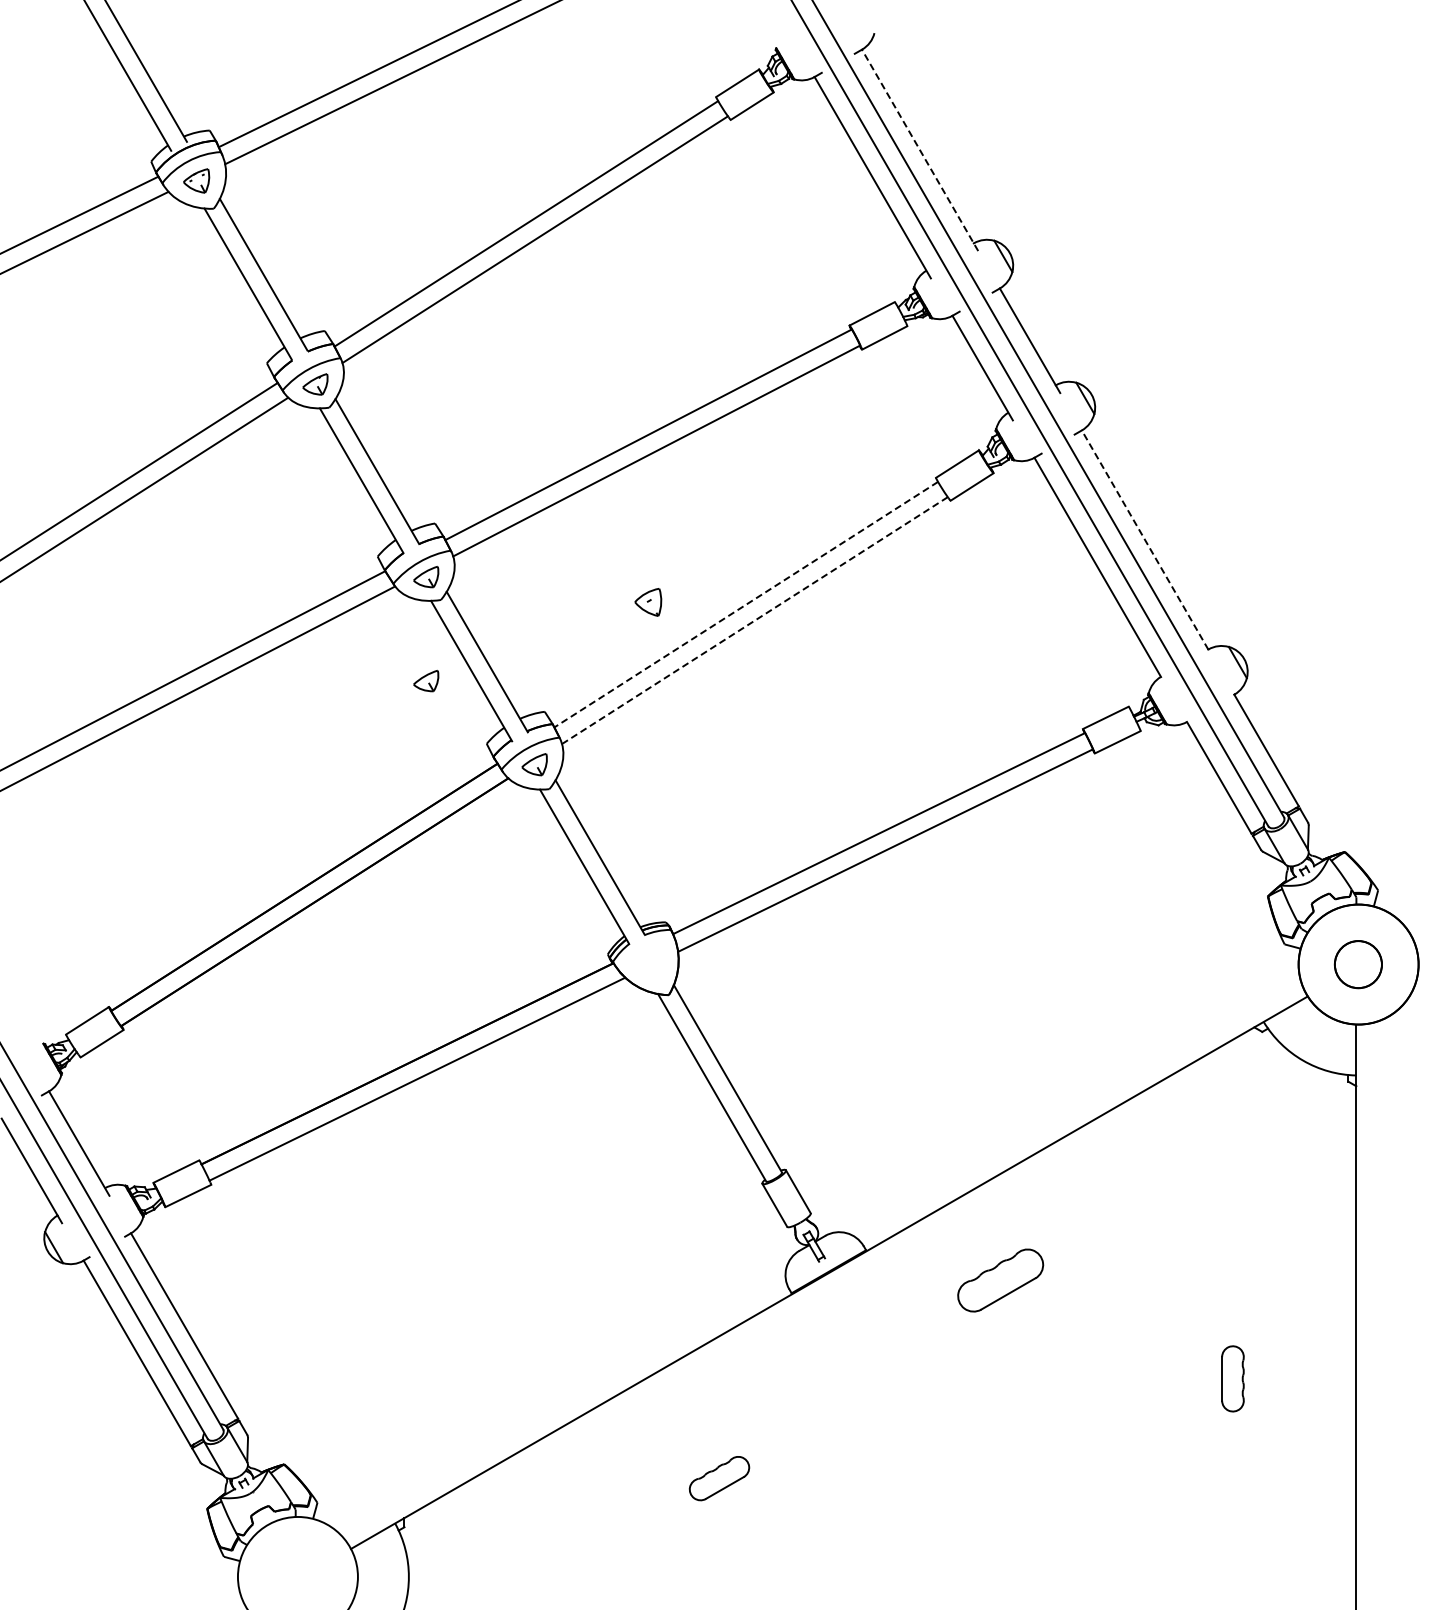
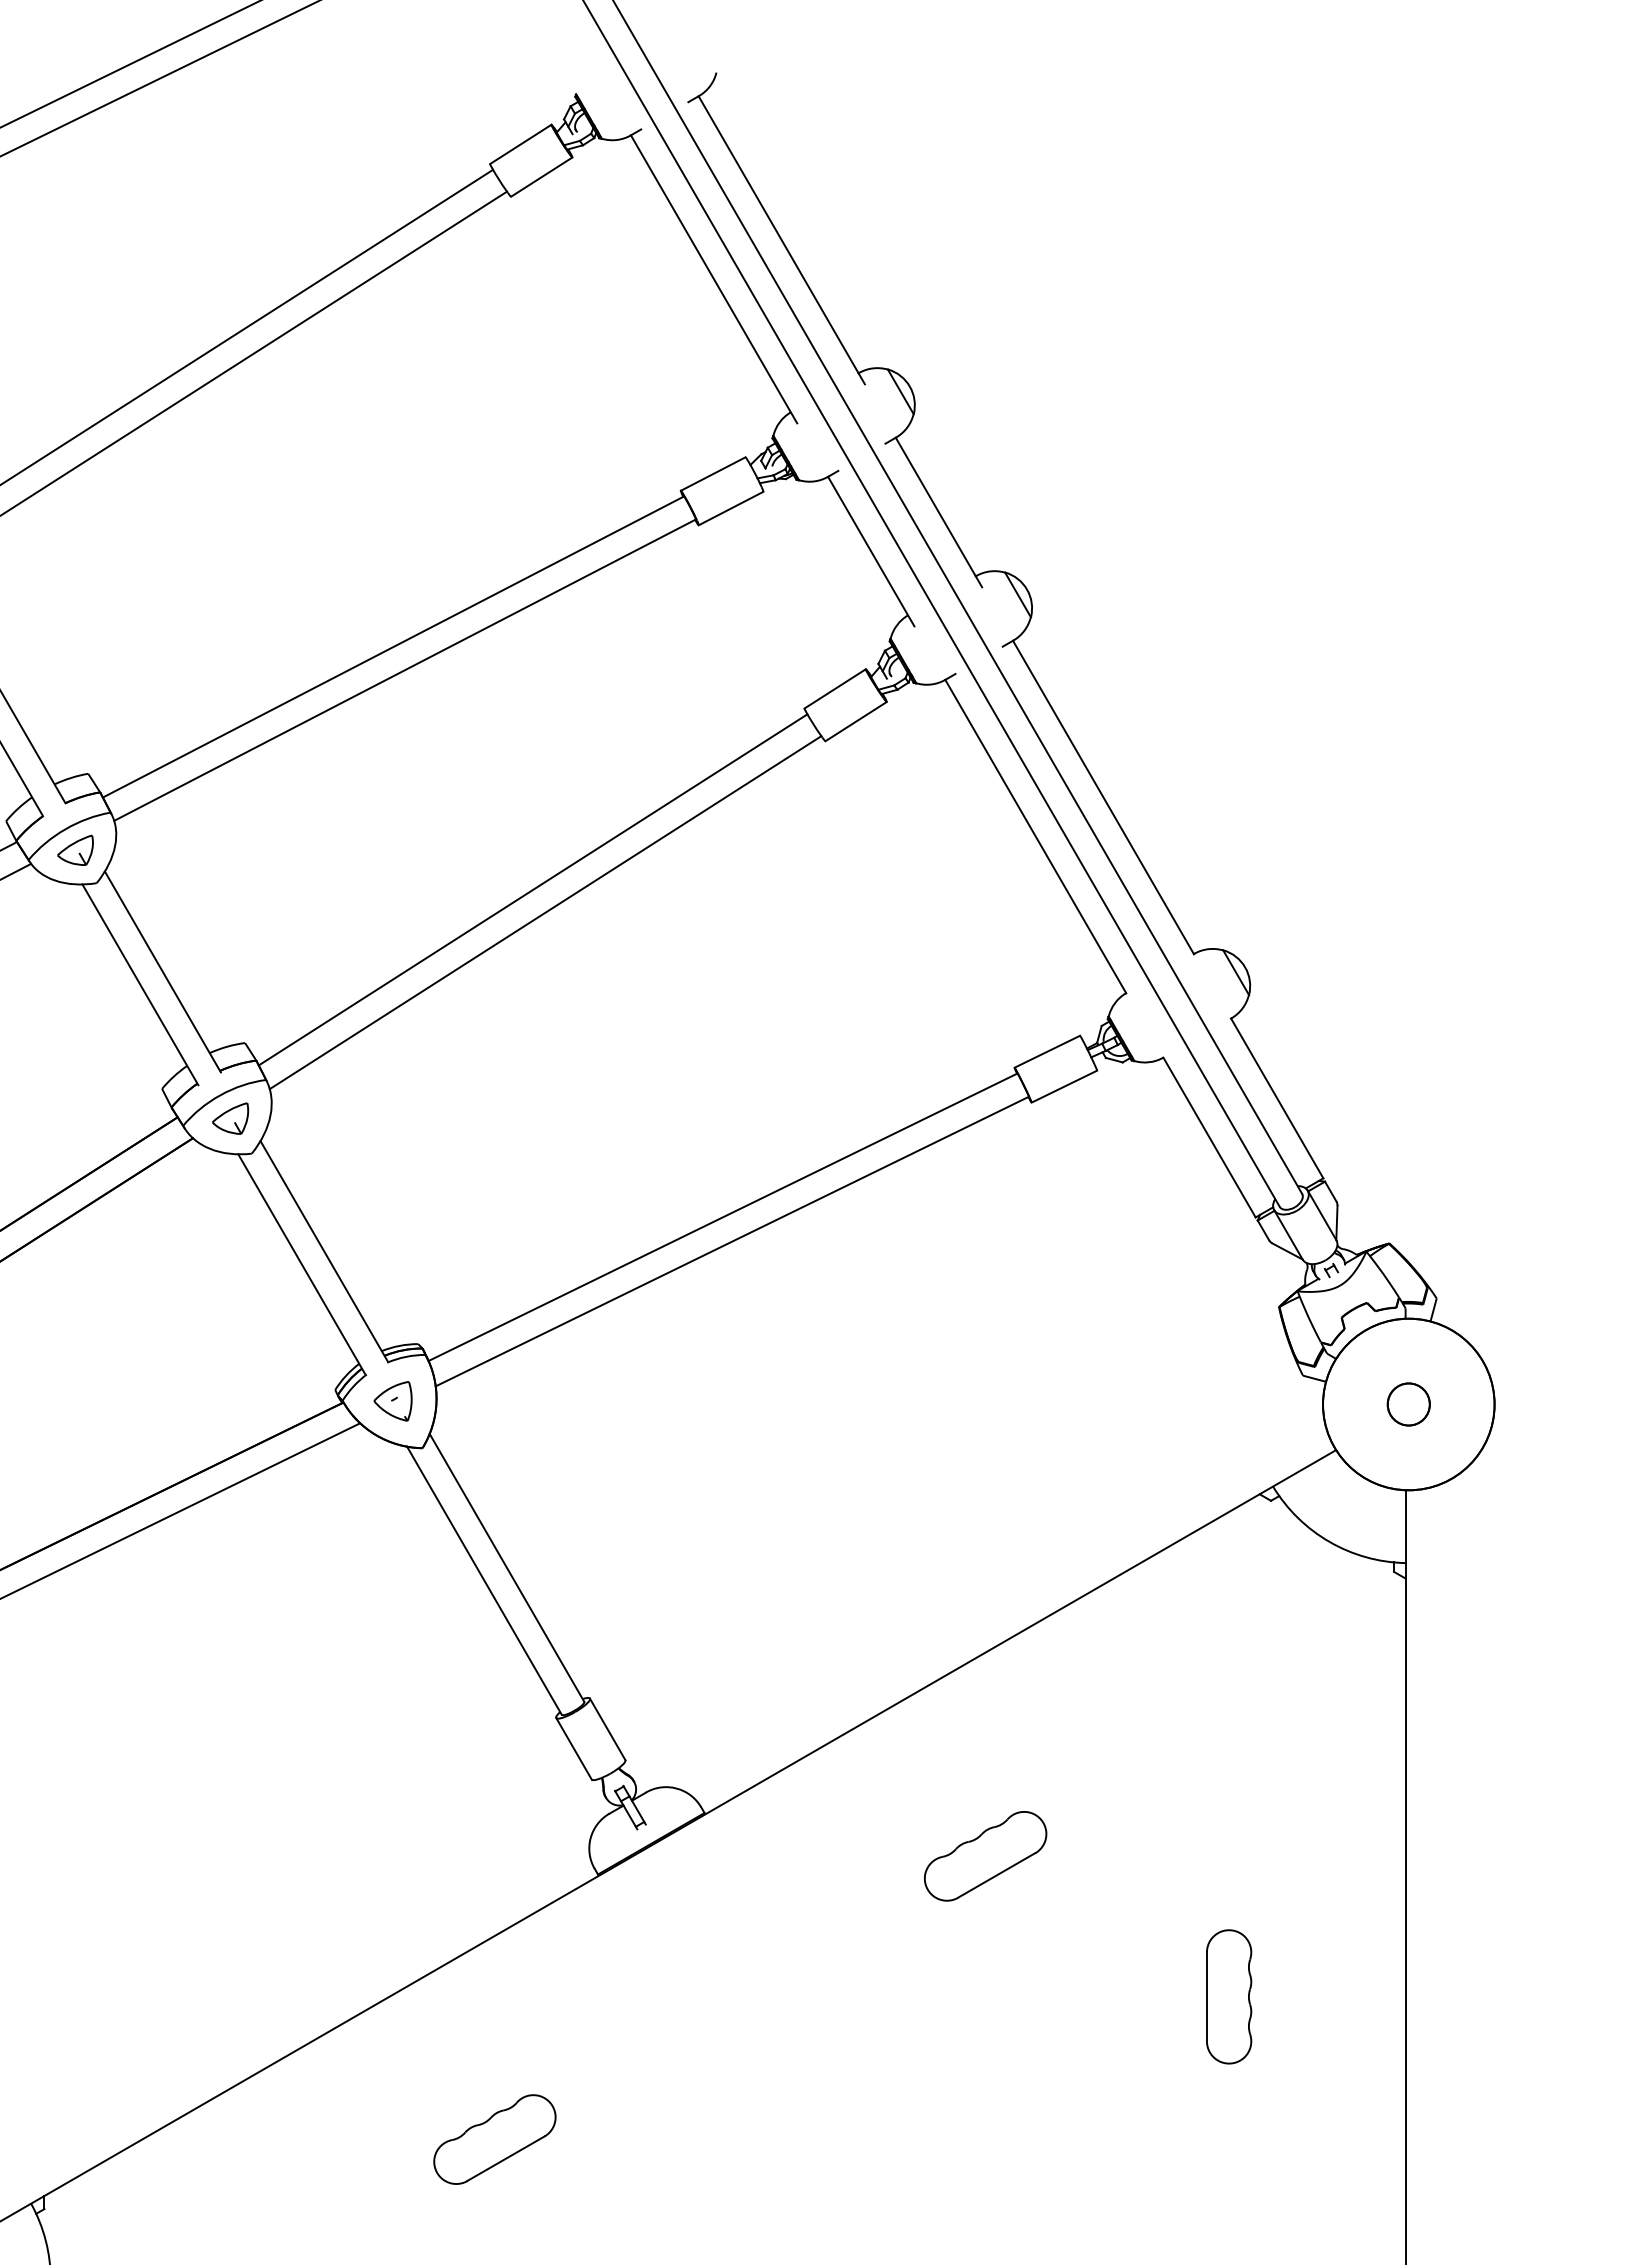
line: (919, 149) -> (780, 239), dashed -> solid
line: (1145, 540) -> (1104, 798), dashed -> solid
part: (648, 602) -> (393, 1401), moved
line: (746, 604) -> (533, 889), dashed -> solid
line: (754, 620) -> (544, 912), dashed -> solid
part: (426, 681) -> (75, 999), removed
part: (1358, 964) -> (1408, 1404), size x0.62
part: (1000, 1280) -> (985, 1856), moved
part: (1232, 1378) -> (1228, 1996), size x1.43
part: (719, 1478) -> (494, 2139), size x1.43

